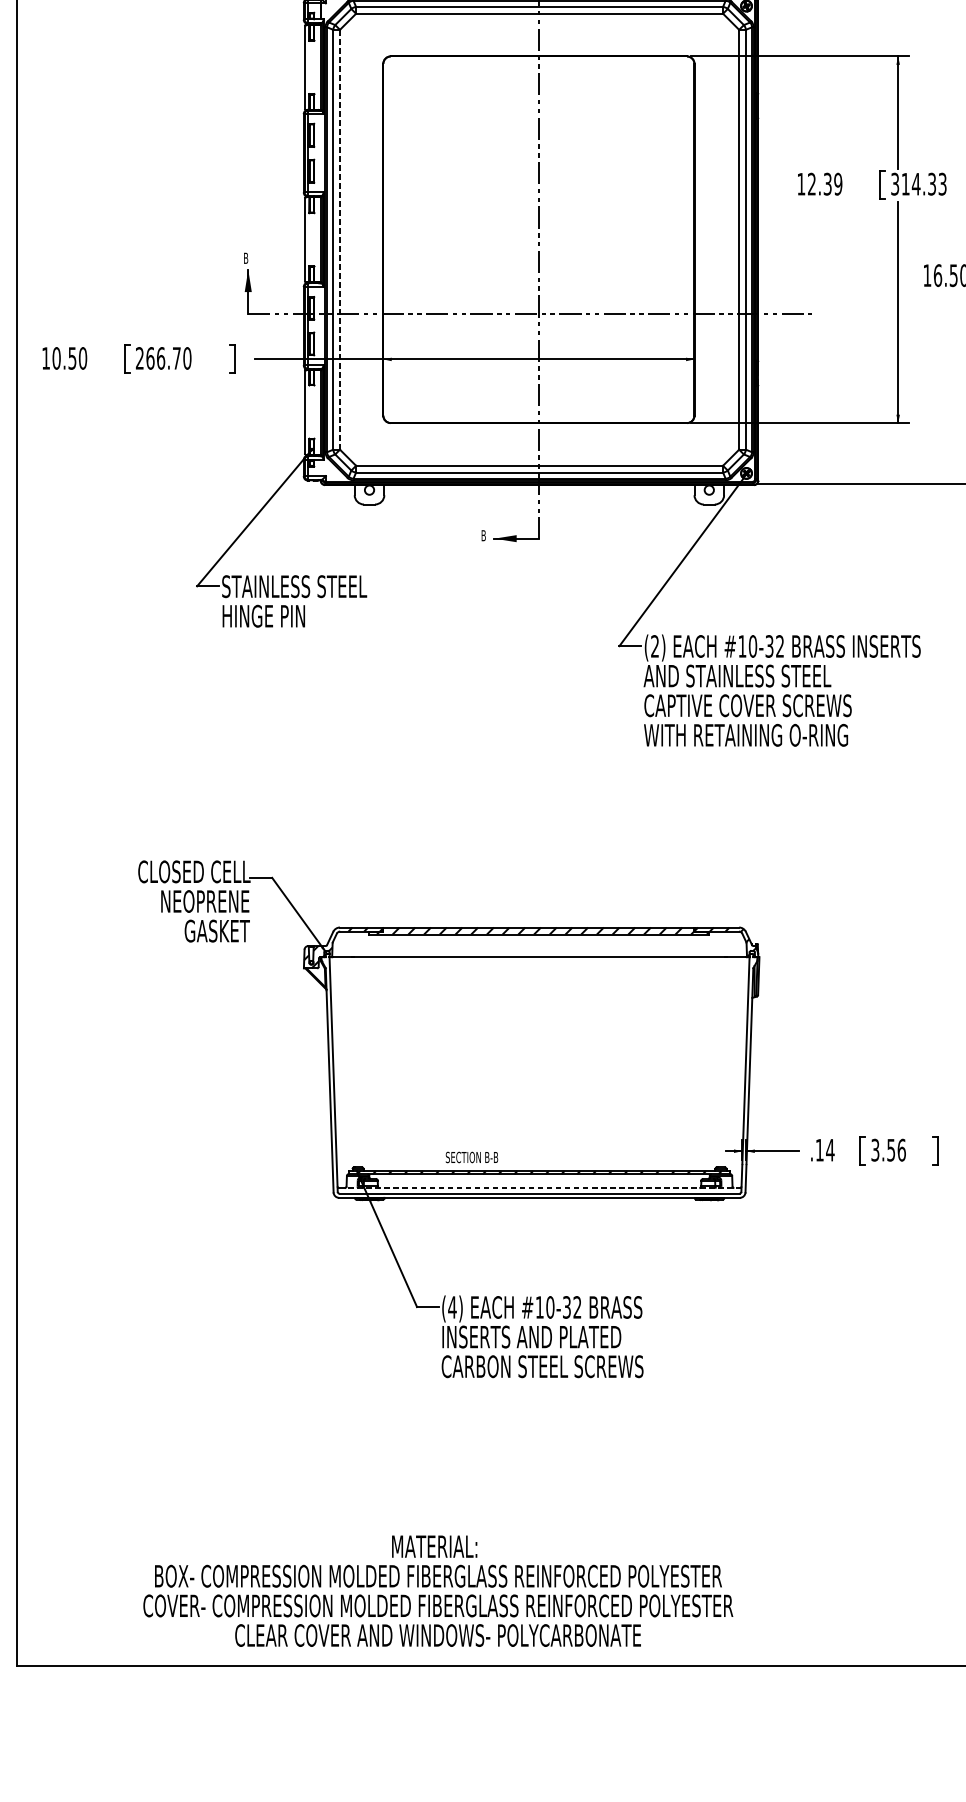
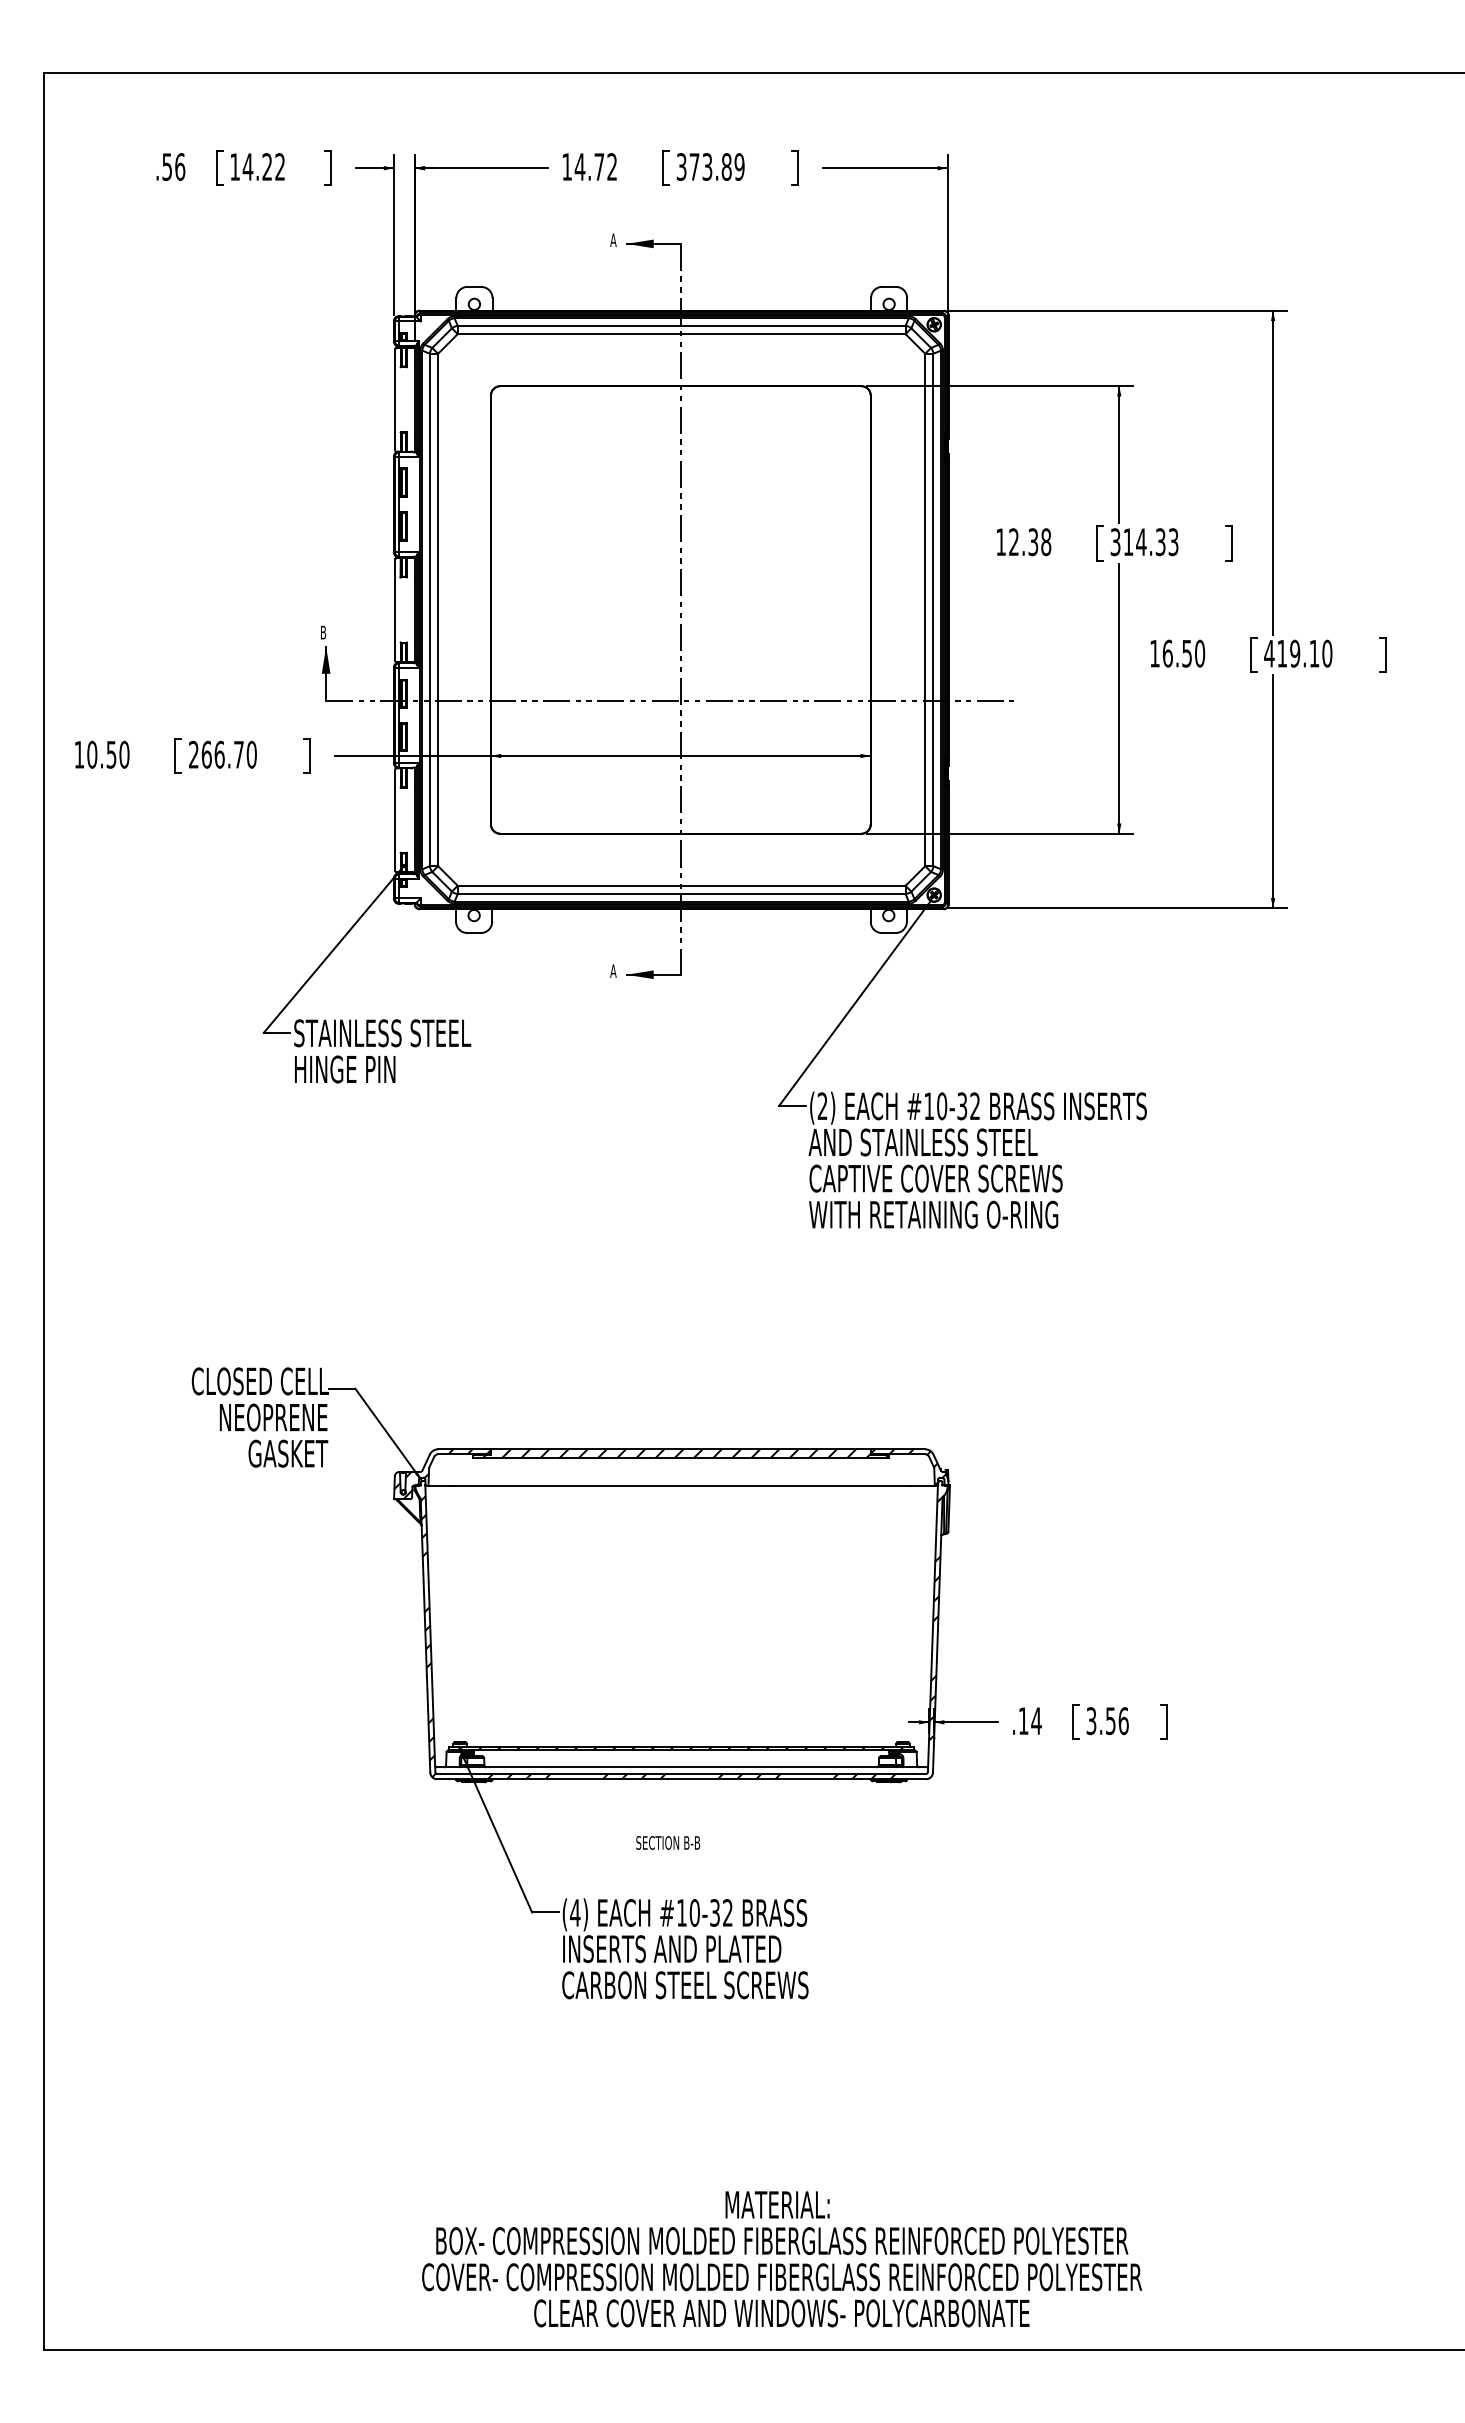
text: (838, 184) -> (1046, 542), 12.39 -> 12.38
line: (340, 240) -> (438, 610), dashed -> solid
text: (483, 535) -> (613, 970), B -> A
hatch: (540, 1075) -> (682, 1630), added
text: (472, 1157) -> (668, 1842), moved
line: (540, 1188) -> (682, 1767), dashed -> solid
text: (437, 1591) -> (781, 2259), moved

